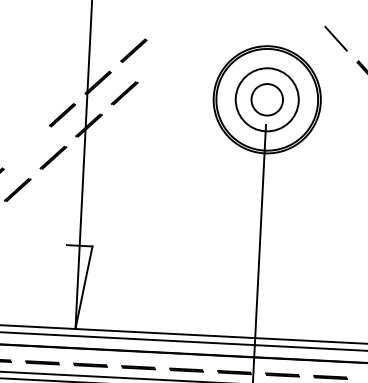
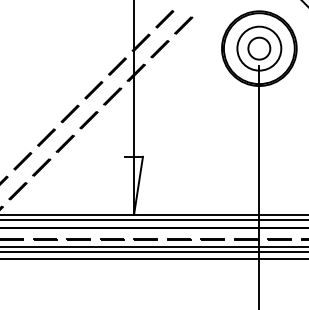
line: (160, 61) -> (183, 25), added
line: (26, 147) -> (93, 90), added

